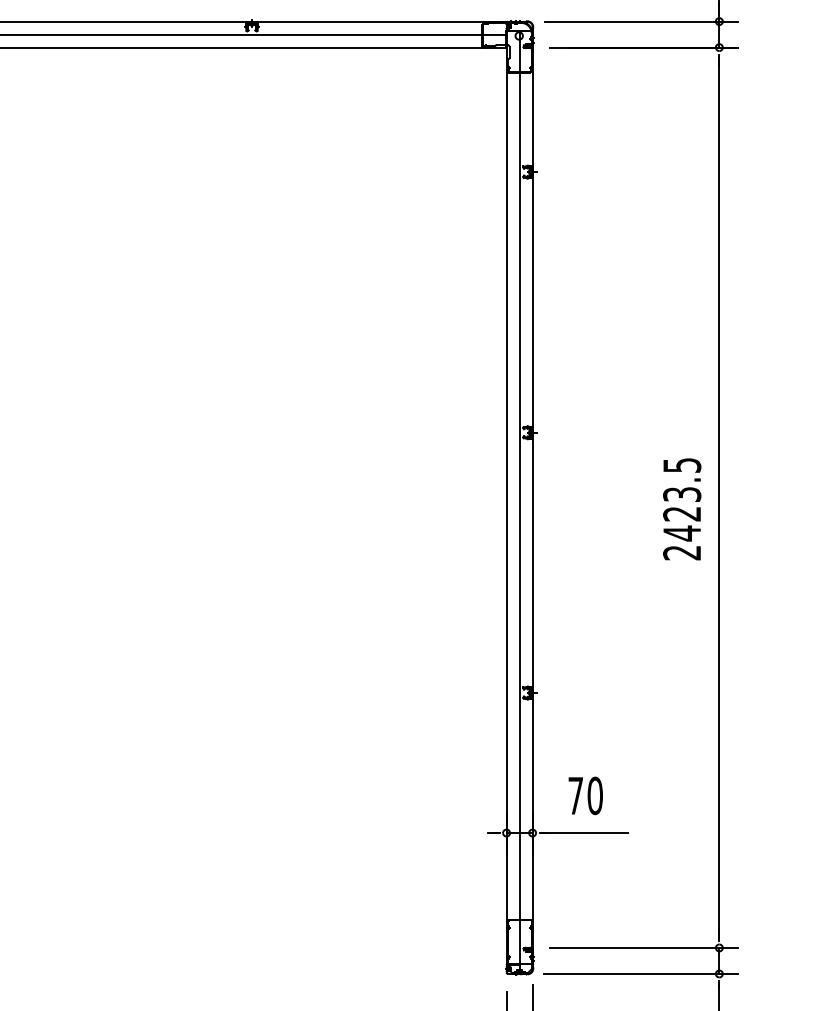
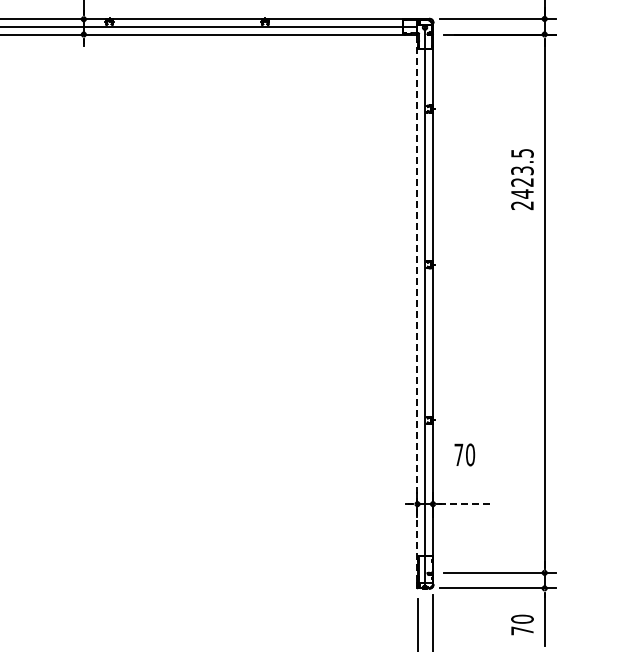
line: (506, 497) -> (417, 303), solid -> dashed
text: (682, 509) -> (522, 179), moved
text: (585, 795) -> (464, 454), moved
line: (585, 833) -> (464, 504), solid -> dashed

